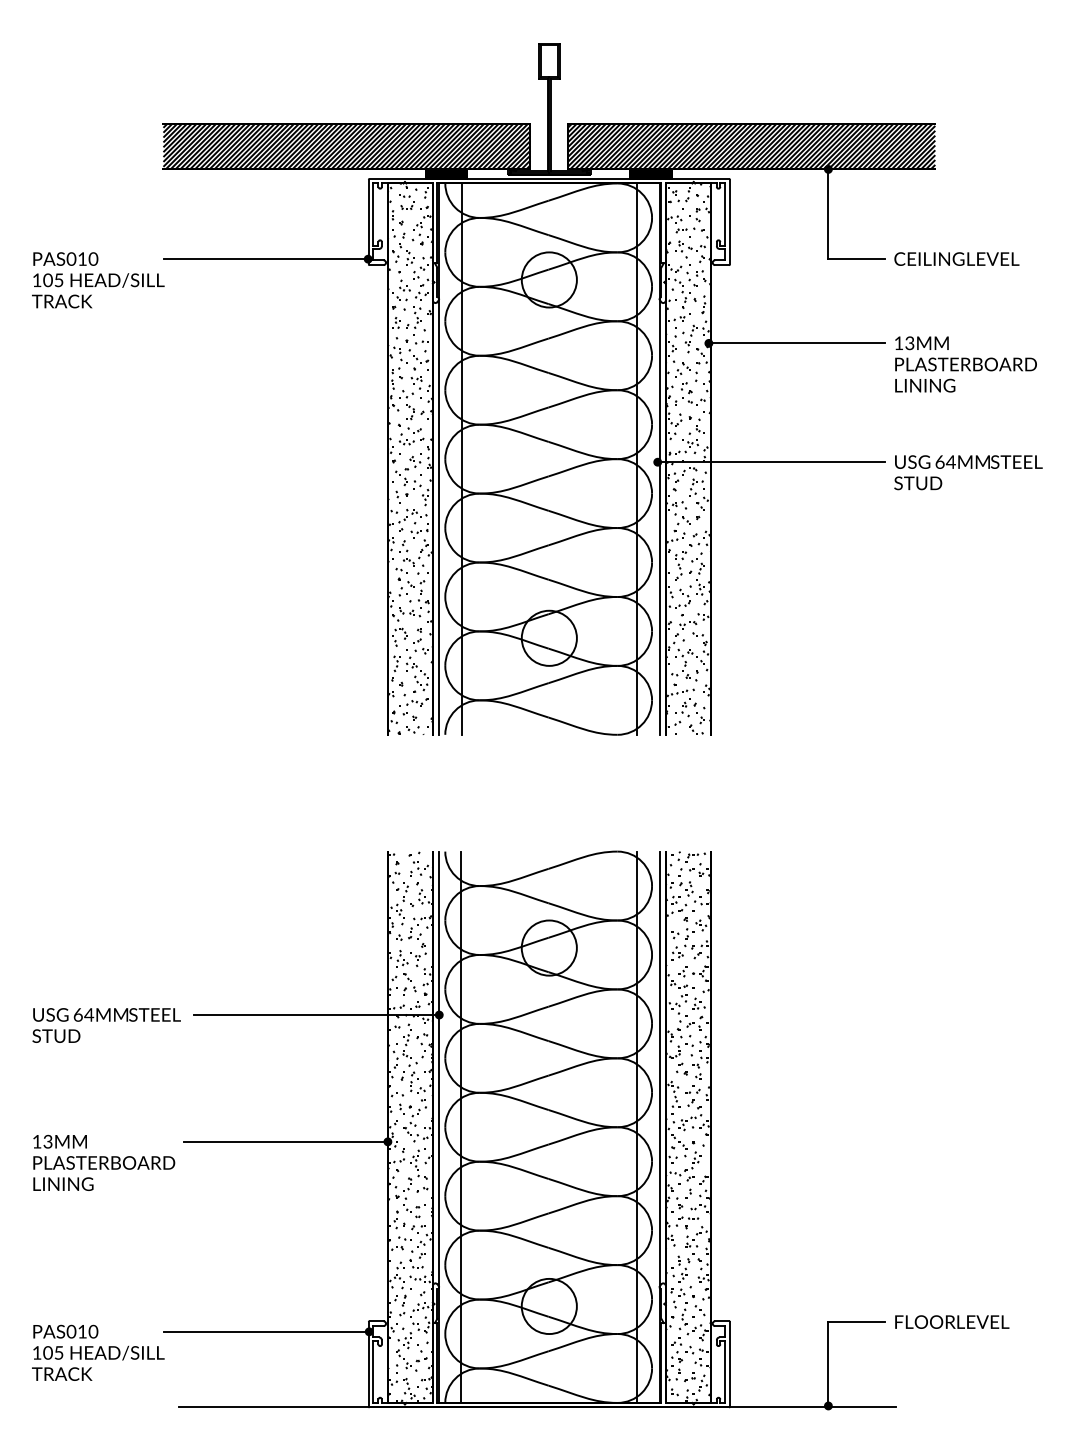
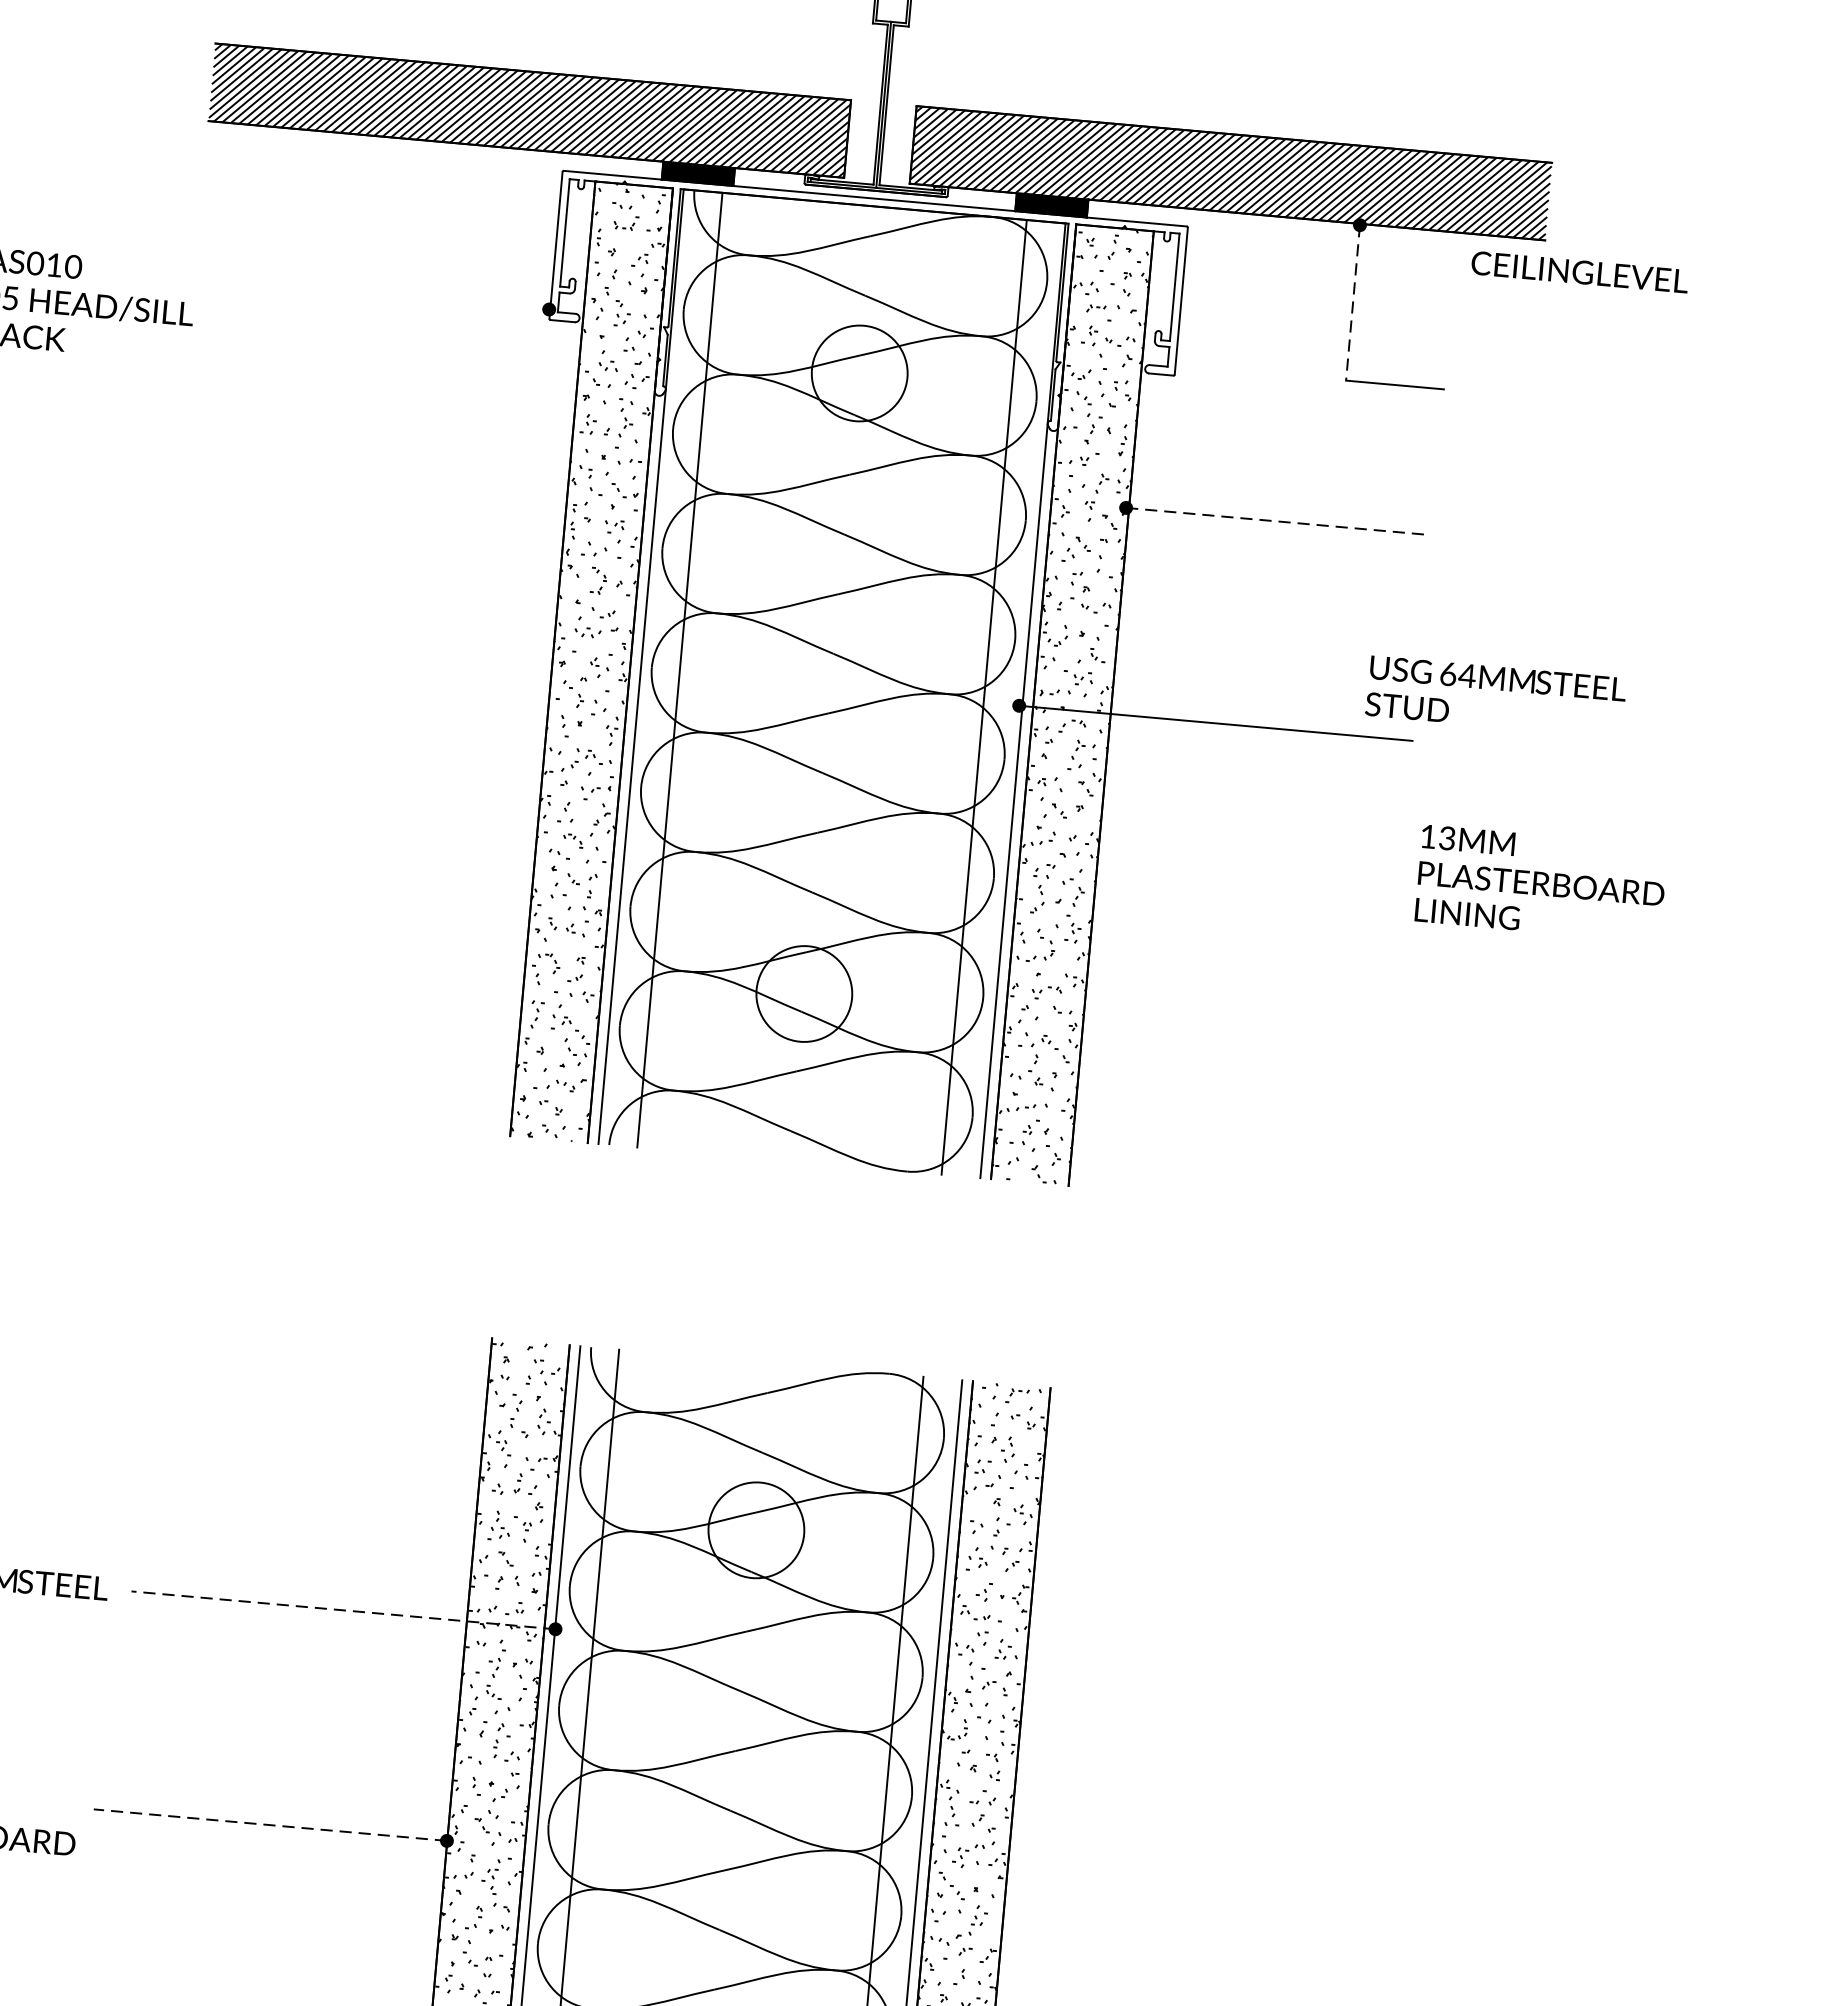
line: (828, 214) -> (1353, 303), solid -> dashed
text: (956, 258) -> (1579, 271), moved
line: (265, 259) -> (371, 294), removed
line: (797, 343) -> (1279, 521), solid -> dashed
text: (965, 364) -> (1540, 883), moved
text: (968, 472) -> (1496, 696), moved
line: (316, 1015) -> (342, 1611), solid -> dashed
line: (285, 1141) -> (269, 1824), solid -> dashed

